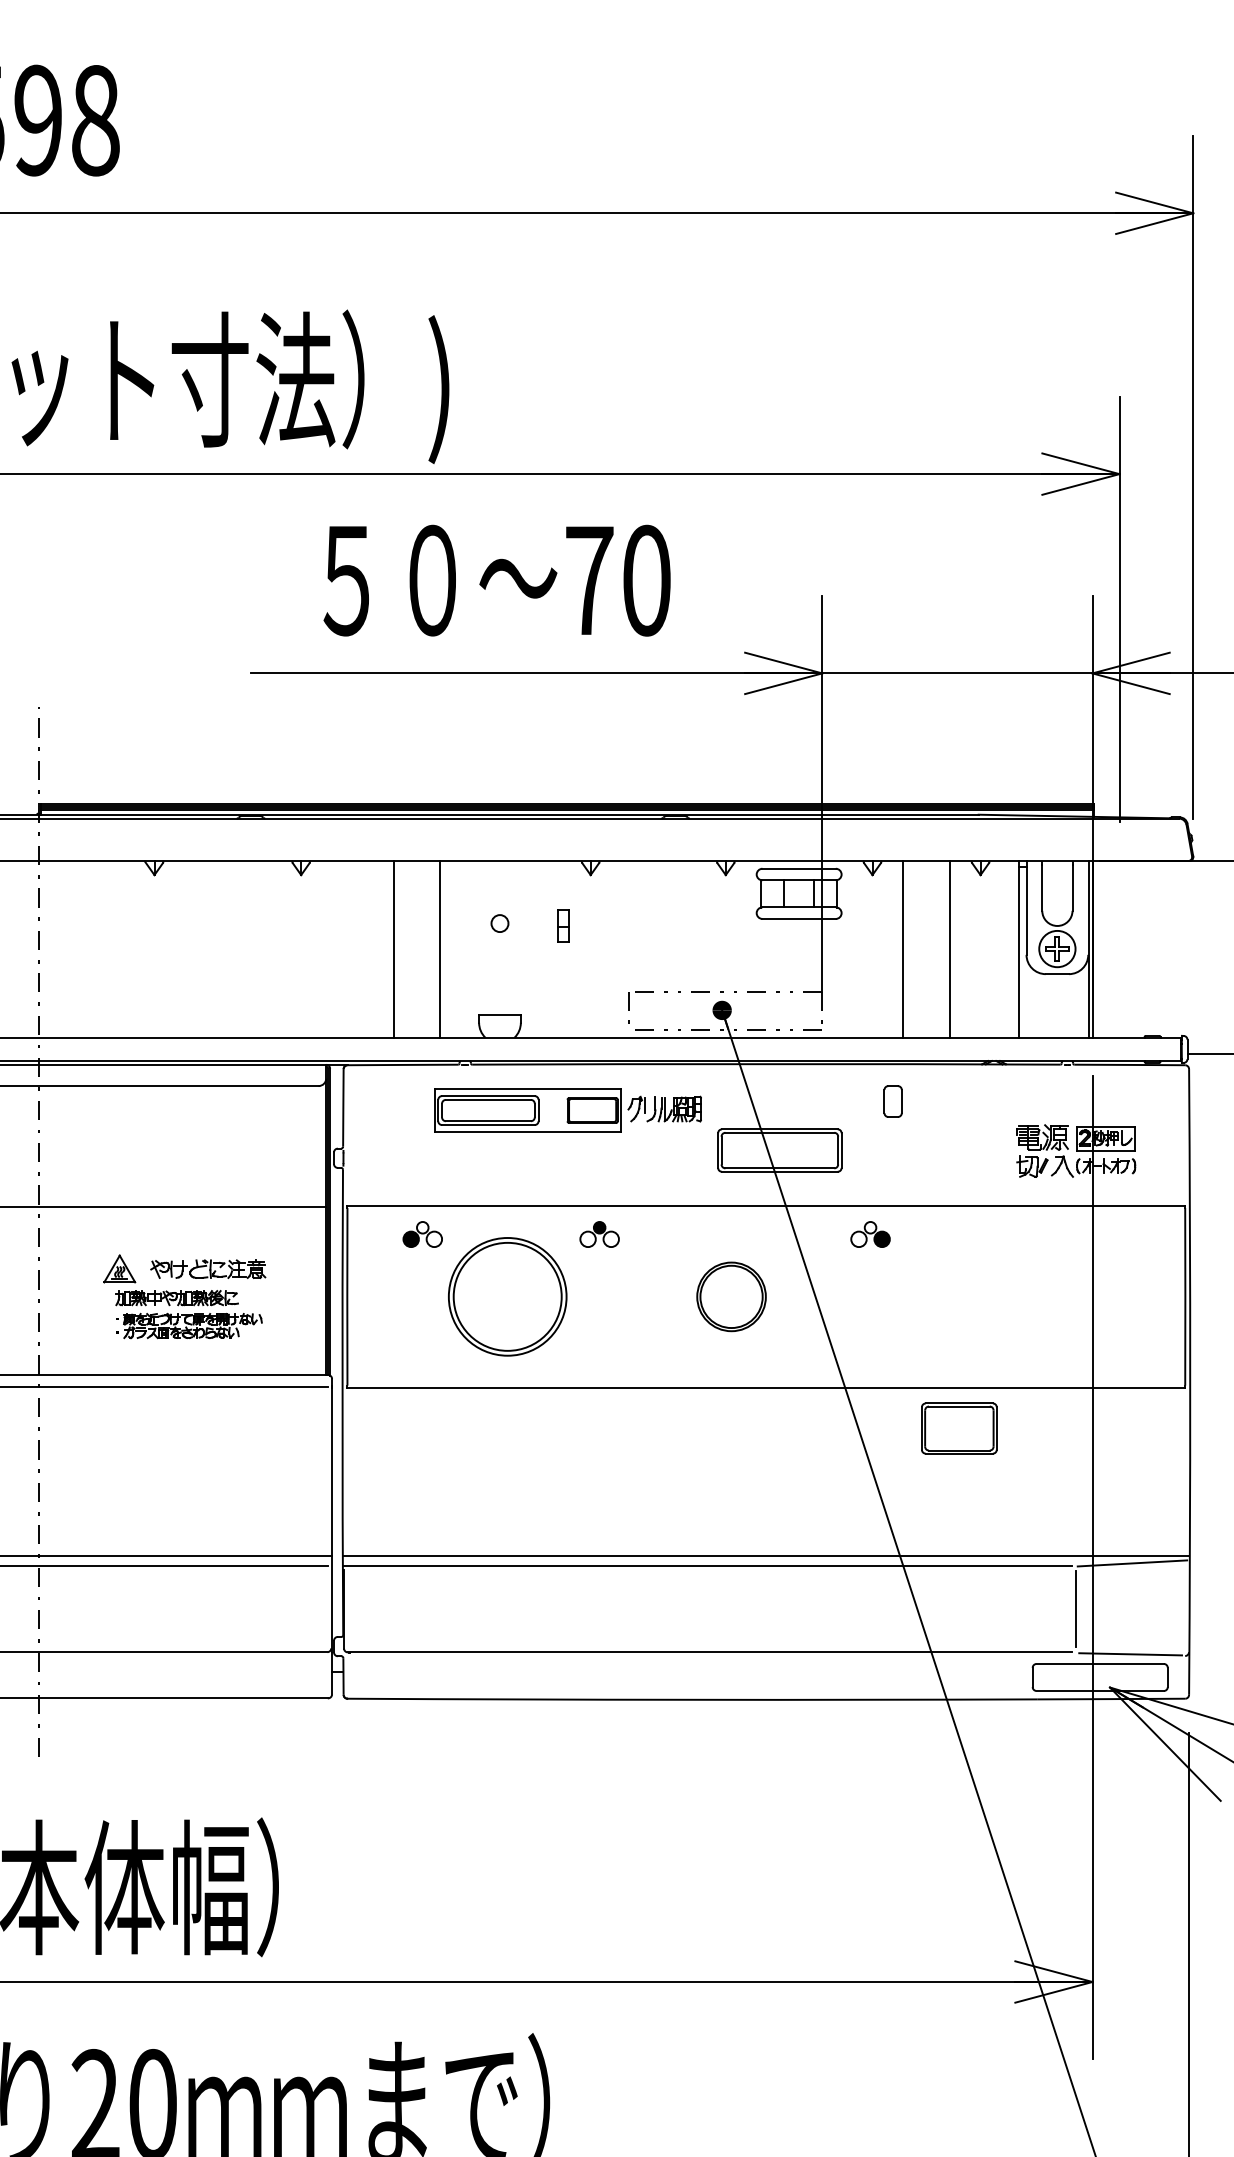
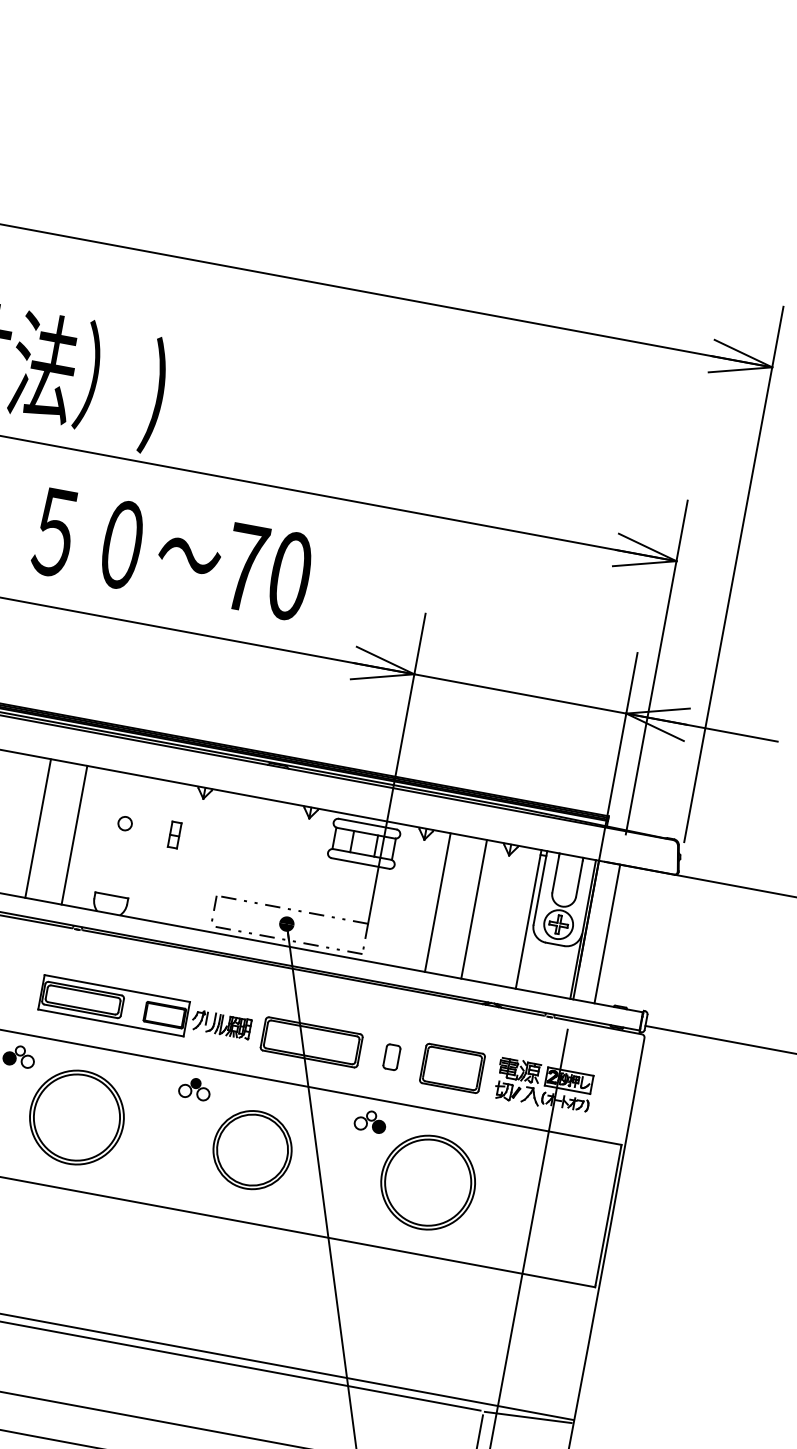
line: (1119, 949) -> (607, 934), added
part: (892, 1101) -> (391, 1057), moved
part: (567, 1110) -> (145, 1011), moved
part: (599, 1234) -> (194, 1088), moved
part: (731, 1296) -> (252, 1149), size x1.43
part: (955, 1296) -> (428, 1182), added
part: (959, 1428) -> (452, 1068), moved

